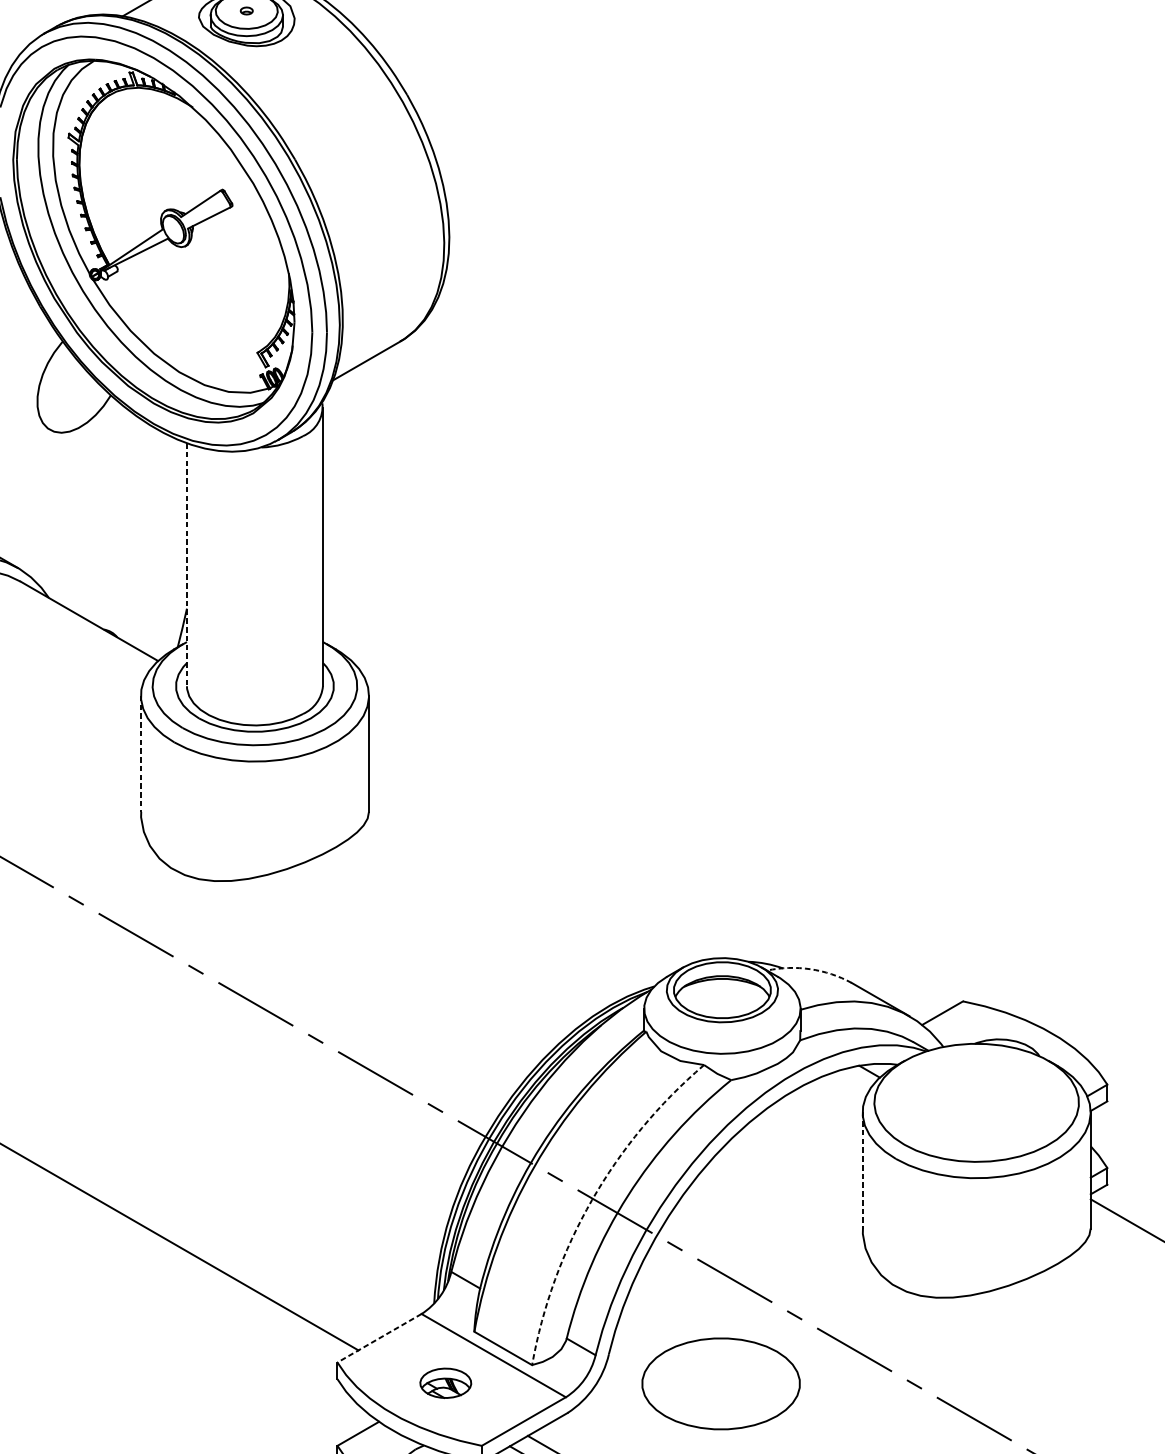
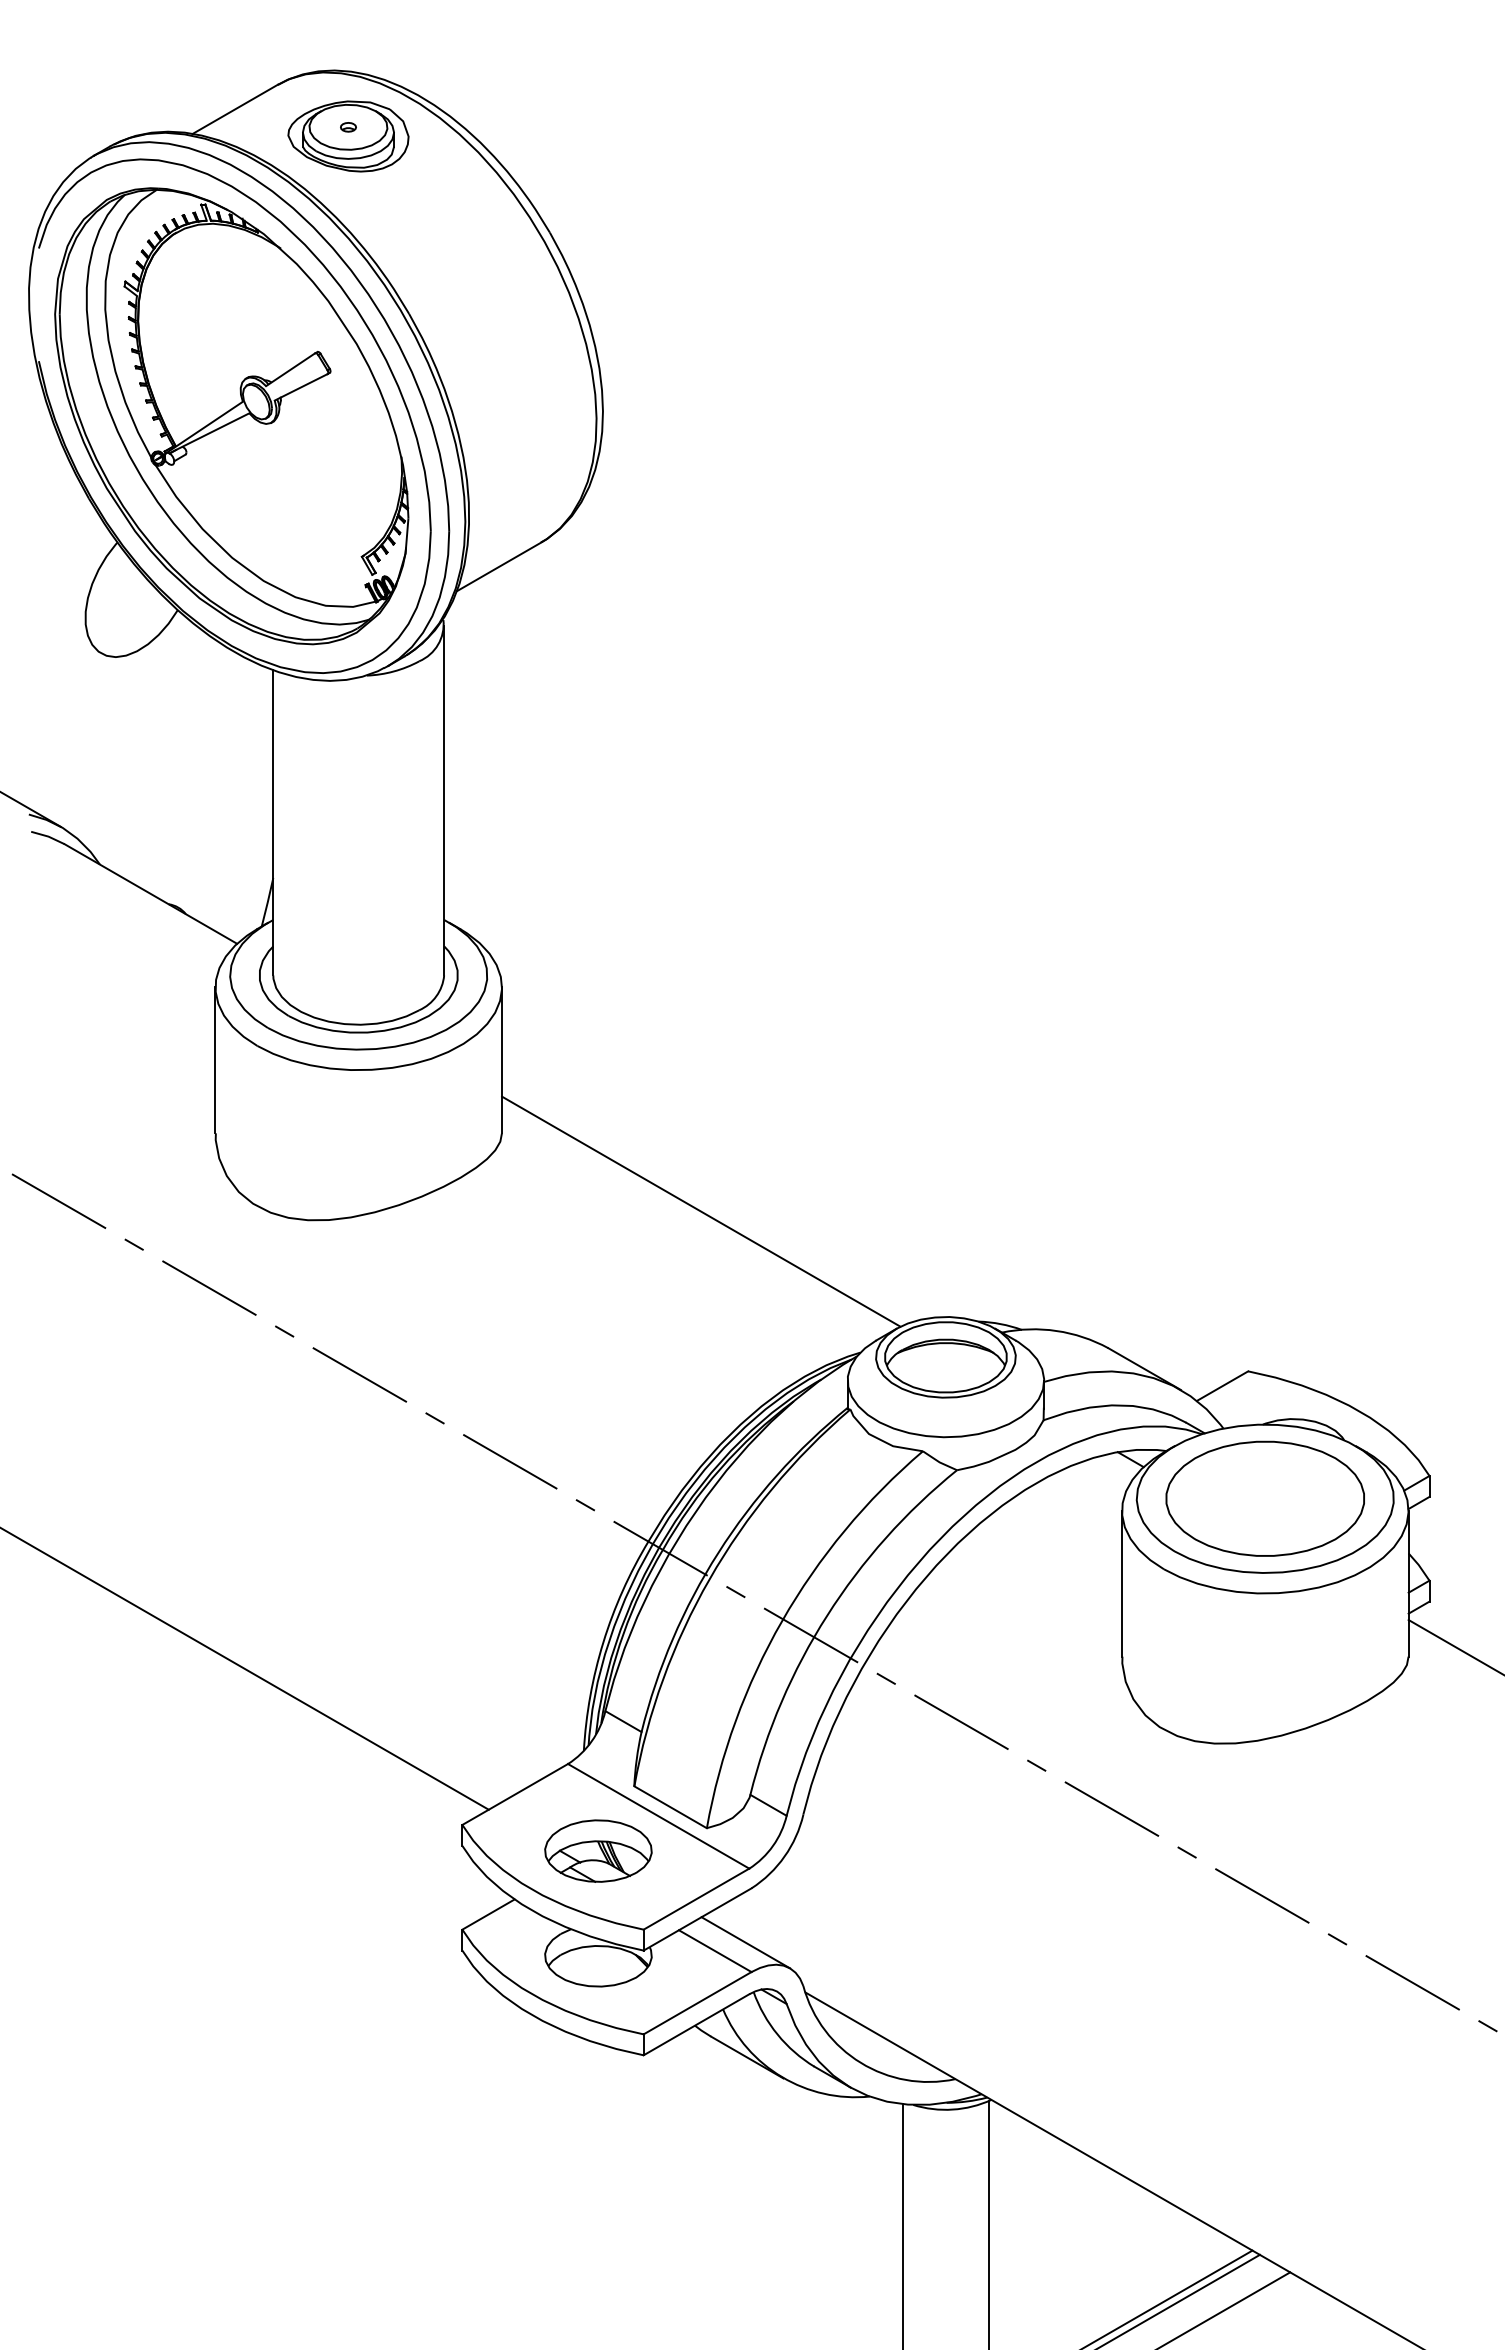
line: (187, 564) -> (273, 822), dashed -> solid
line: (140, 753) -> (215, 1060), dashed -> solid
line: (527, 874) -> (701, 1211), added
arc: (810, 968) -> (1056, 1330), dashed -> solid
line: (862, 1170) -> (1122, 1583), dashed -> solid
arc: (592, 1200) -> (782, 1621), dashed -> solid
line: (379, 1338) -> (515, 1794), dashed -> solid
part: (445, 1382) -> (598, 1850), size x1.67
part: (720, 1383) -> (1264, 1498), moved

